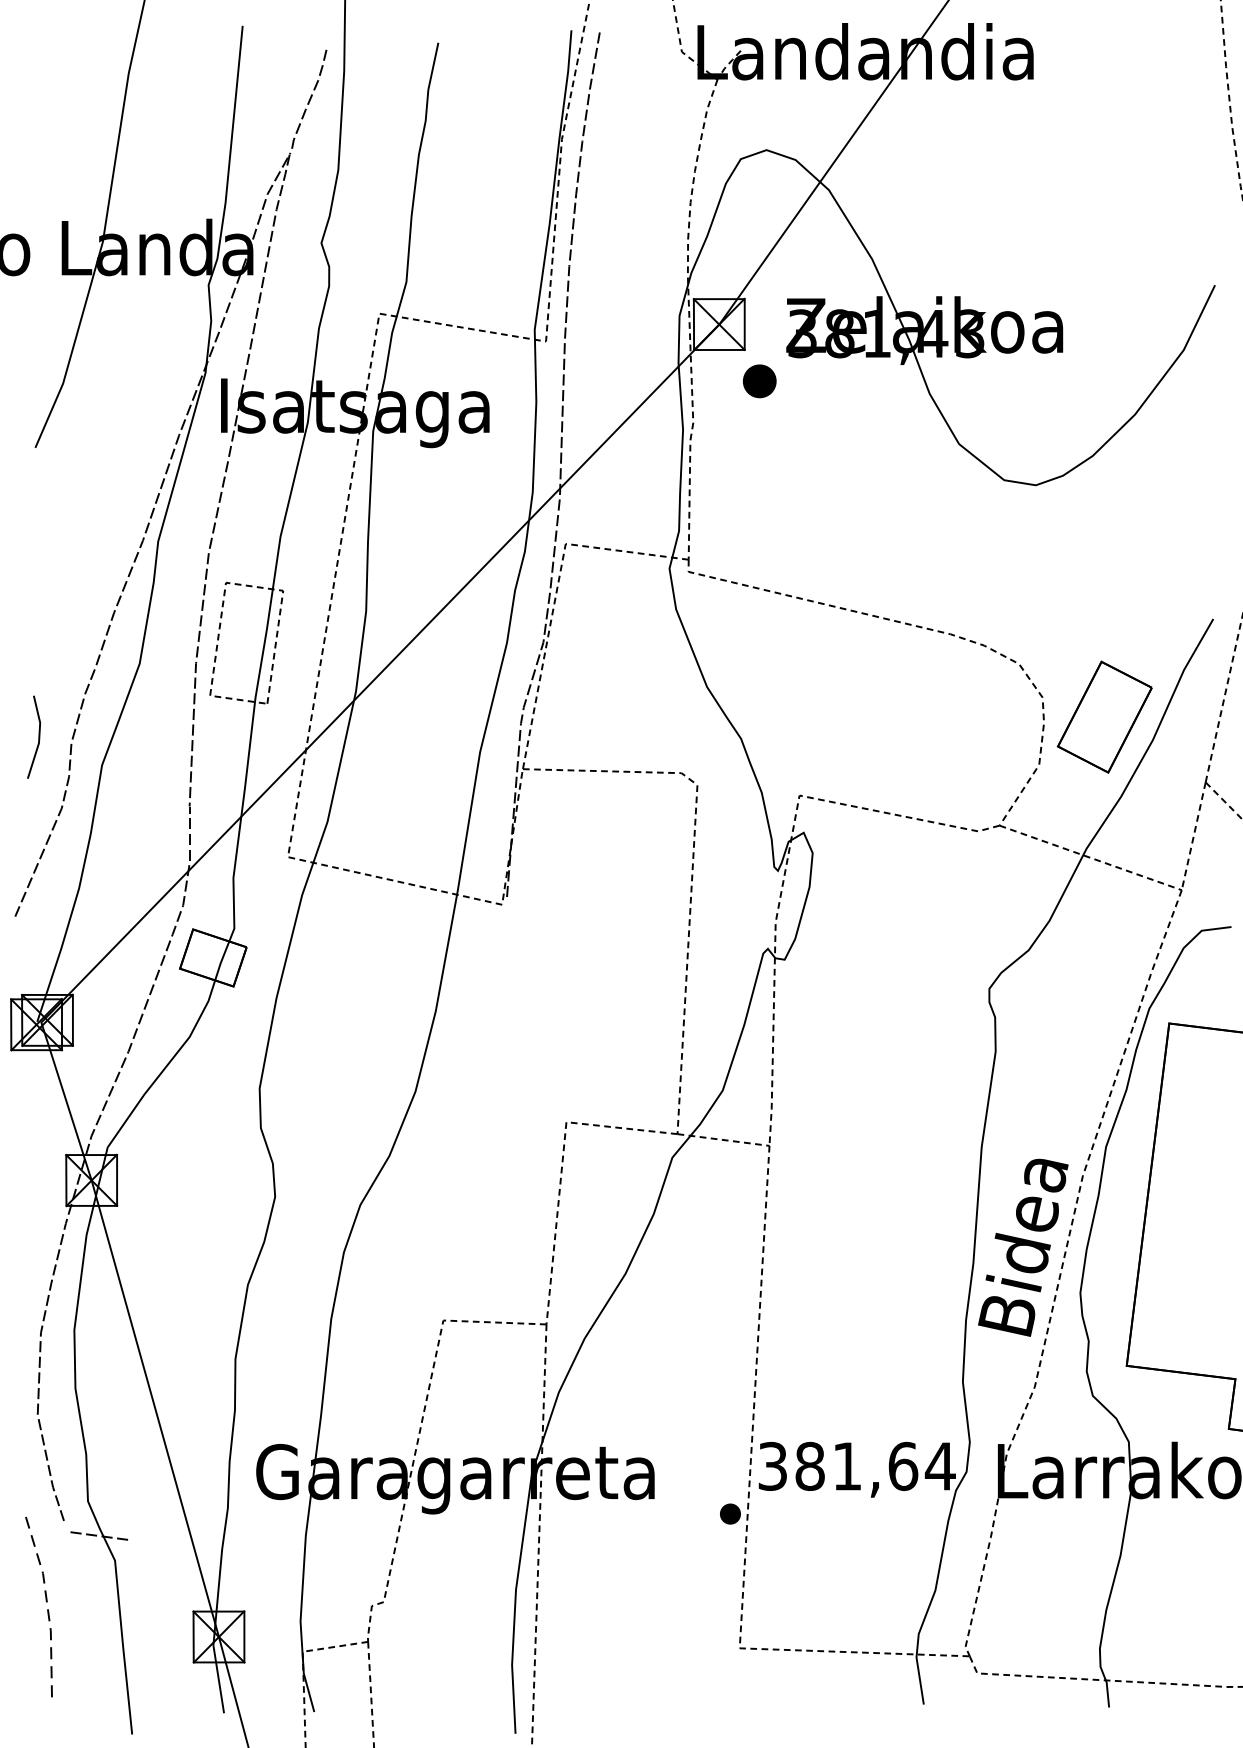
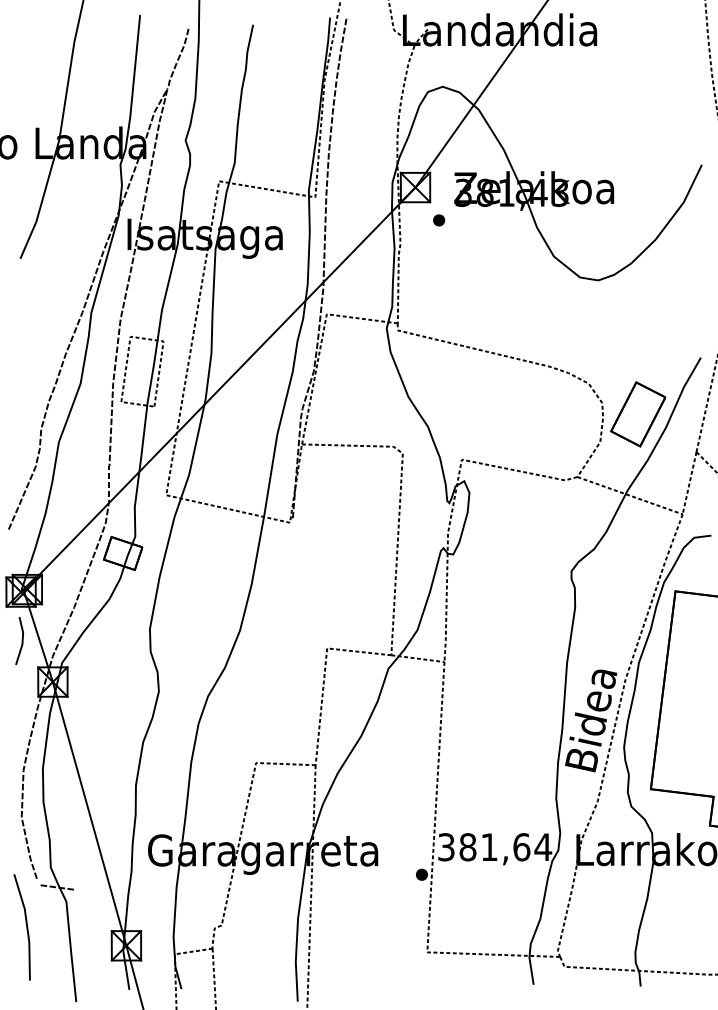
part: (760, 381) -> (439, 220), size x0.62
line: (37, 736) -> (21, 640), moved
line: (47, 1603) -> (27, 926), dashed -> solid

